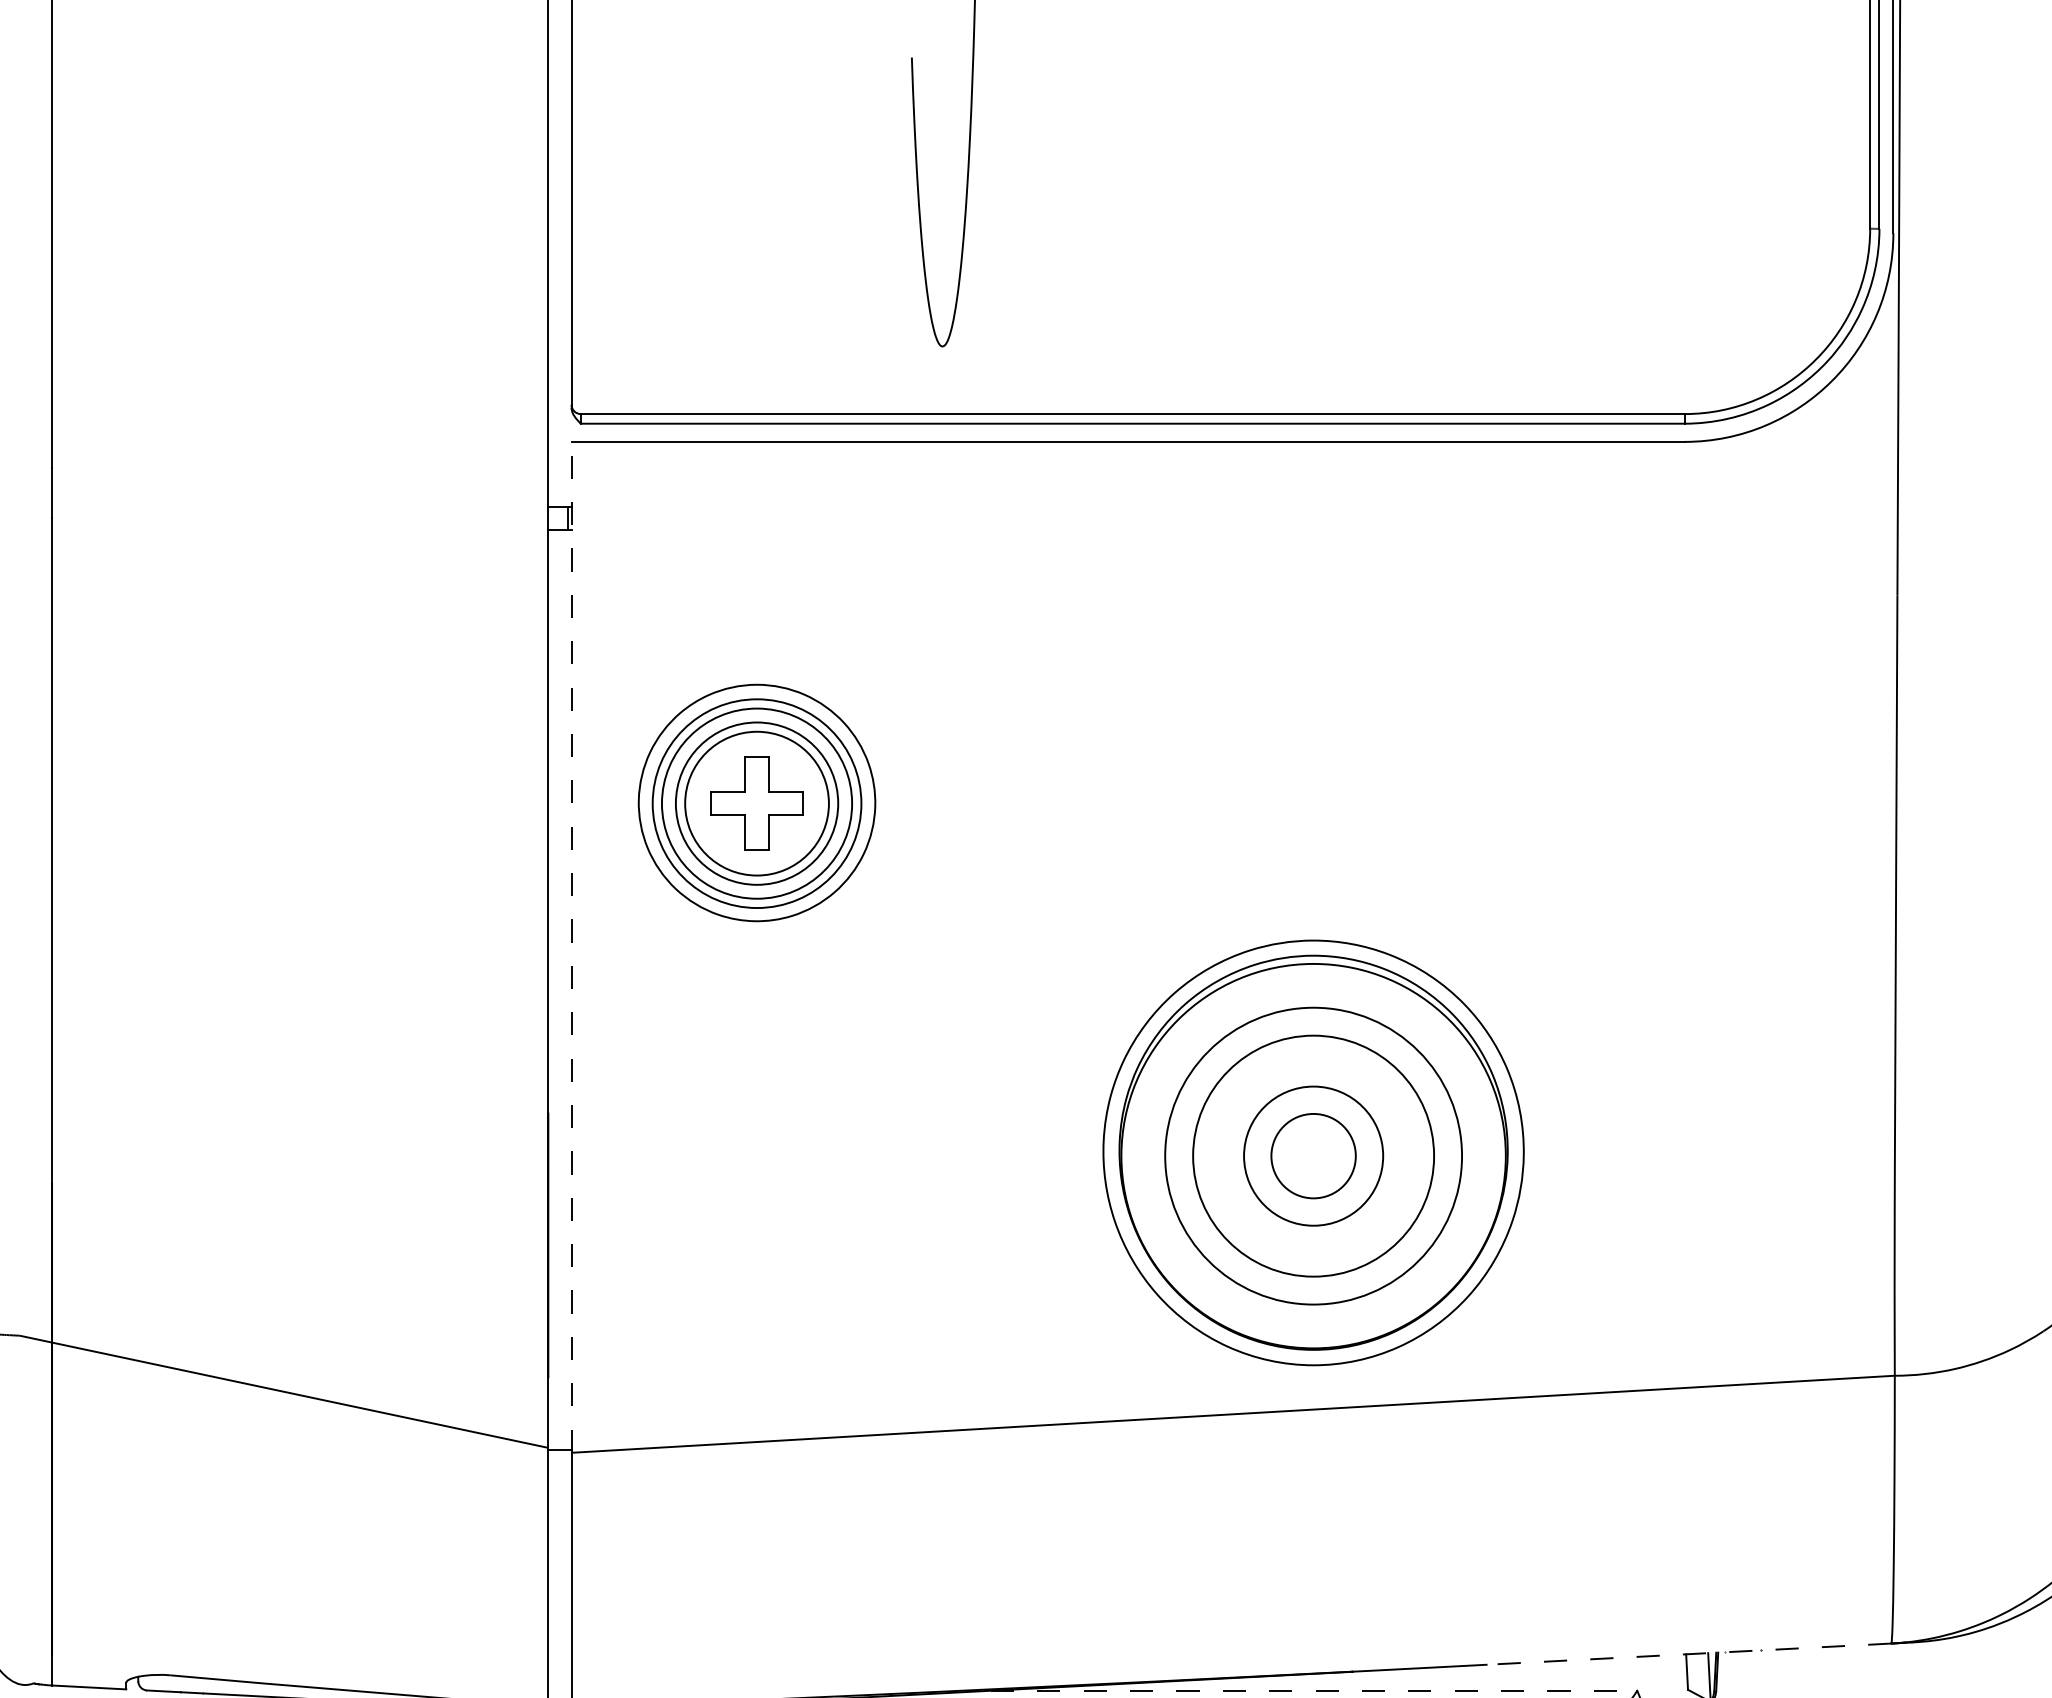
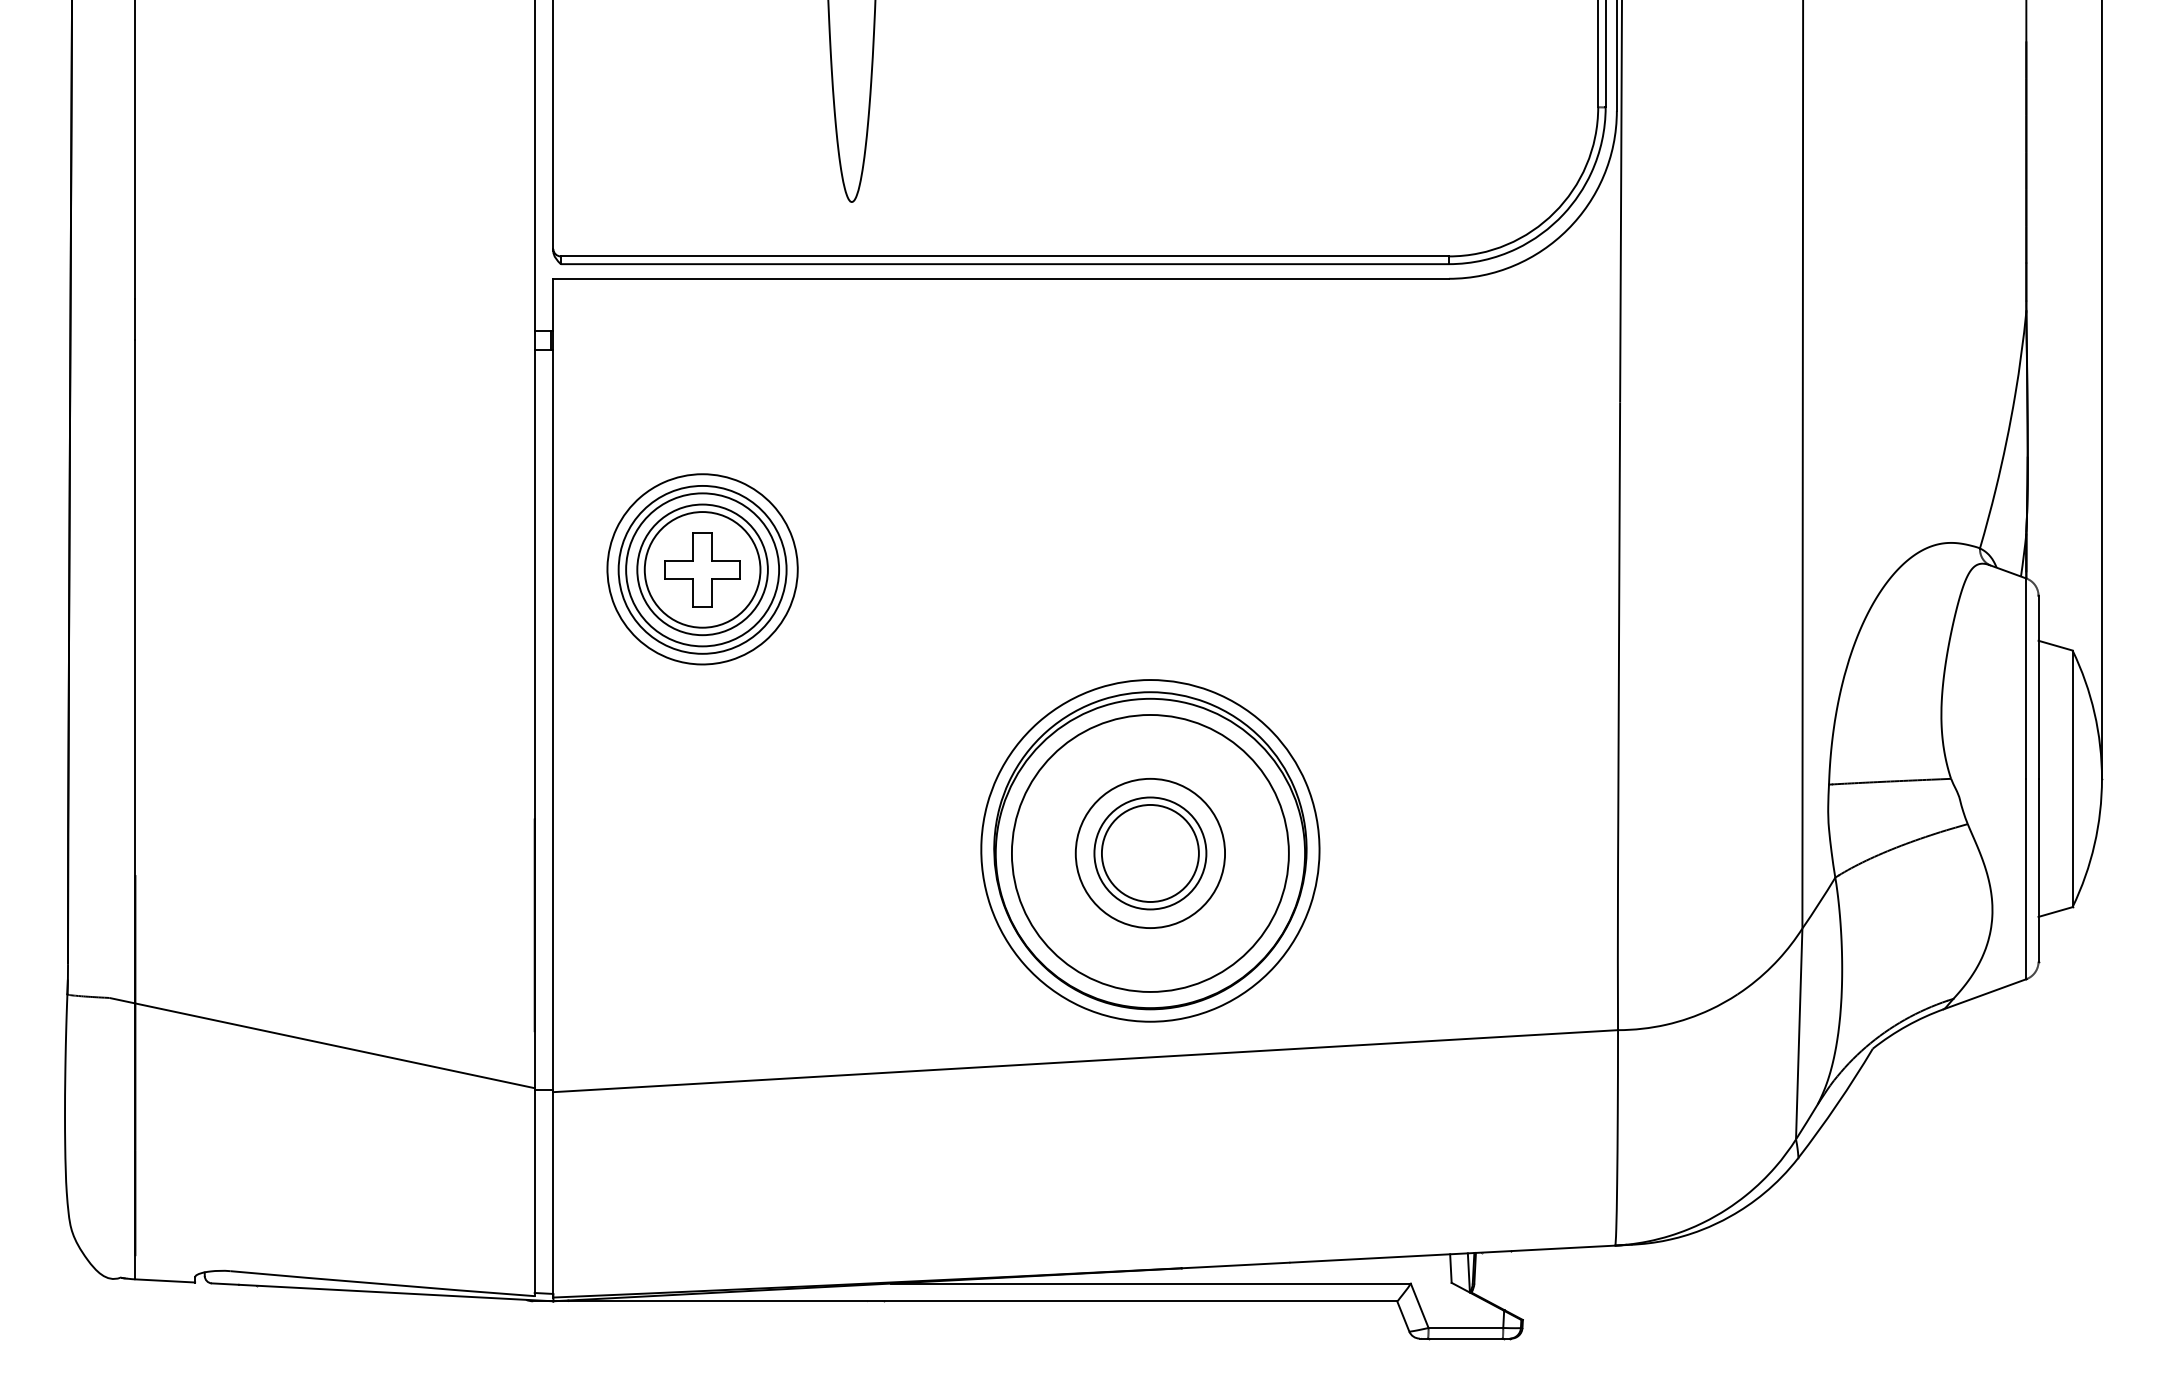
line: (571, 947) -> (553, 685), dashed -> solid
circle: (1312, 1154) -> (1149, 852), size x1.43
circle: (1312, 1154) -> (1149, 852), size x1.43
circle: (1313, 1156) -> (1150, 853), size x0.62
line: (1689, 1654) -> (1452, 1254), dashed -> solid
line: (1314, 1690) -> (1151, 1283), dashed -> solid

